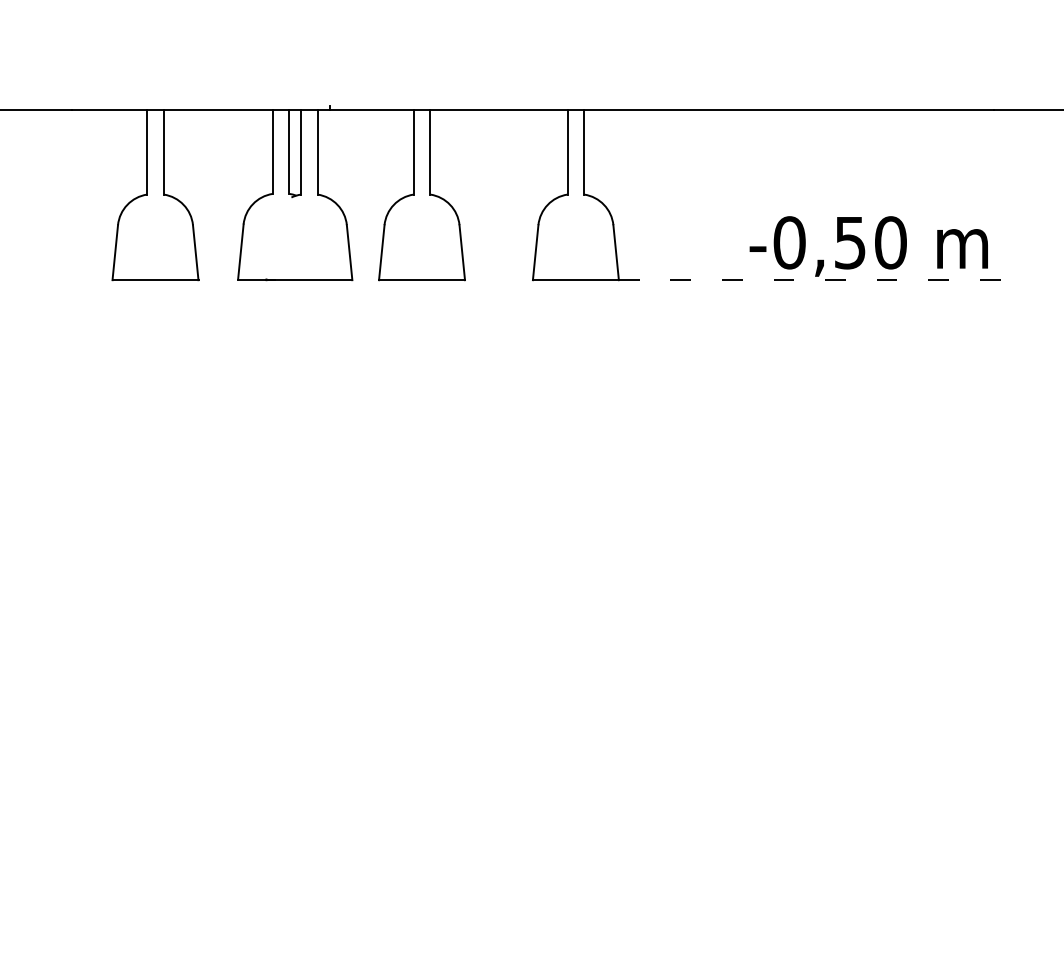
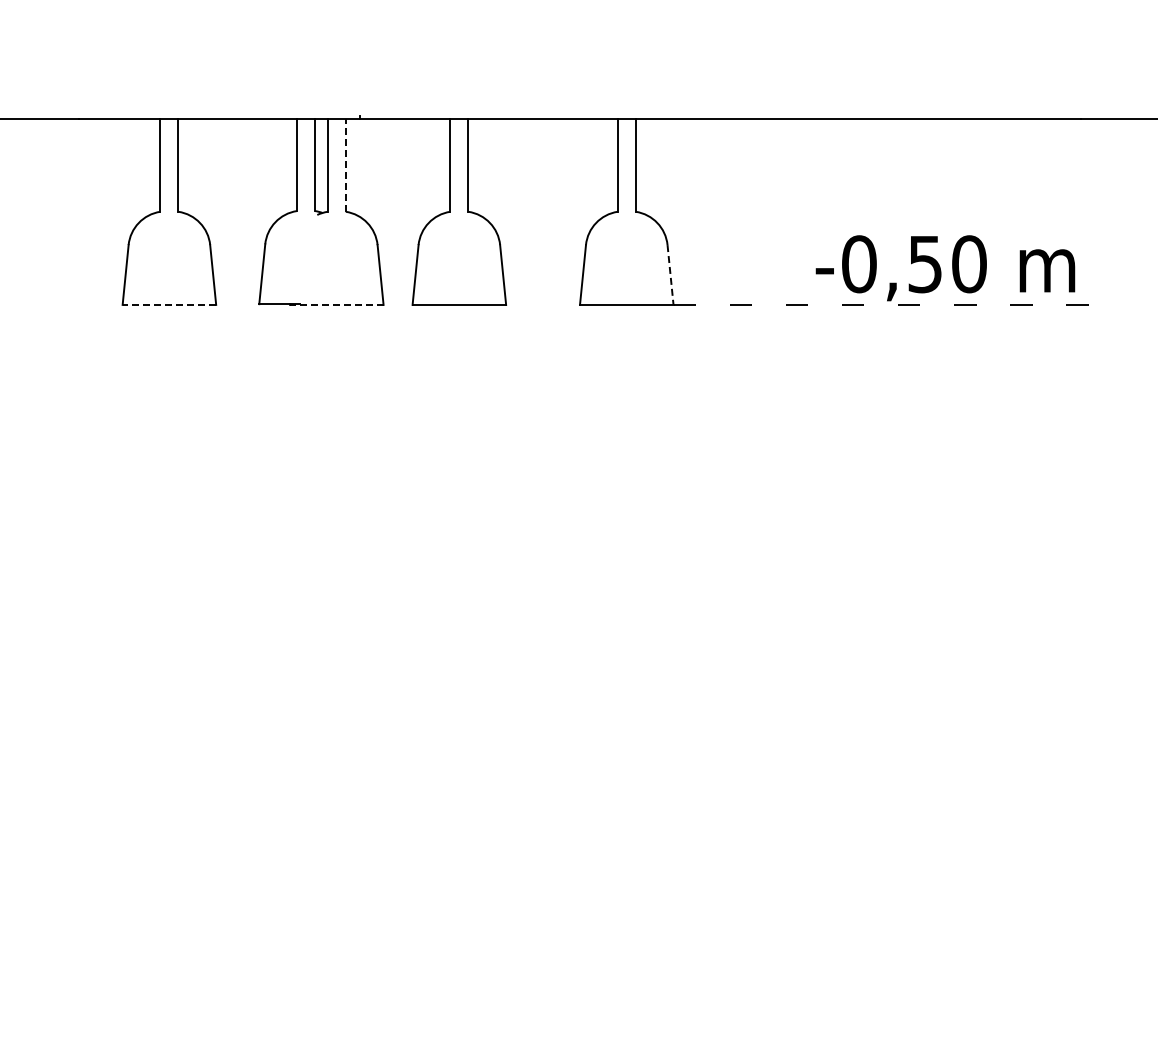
line: (317, 152) -> (345, 165), solid -> dashed
line: (616, 253) -> (670, 275), solid -> dashed
line: (155, 279) -> (169, 304), solid -> dashed
line: (309, 279) -> (336, 304), solid -> dashed

